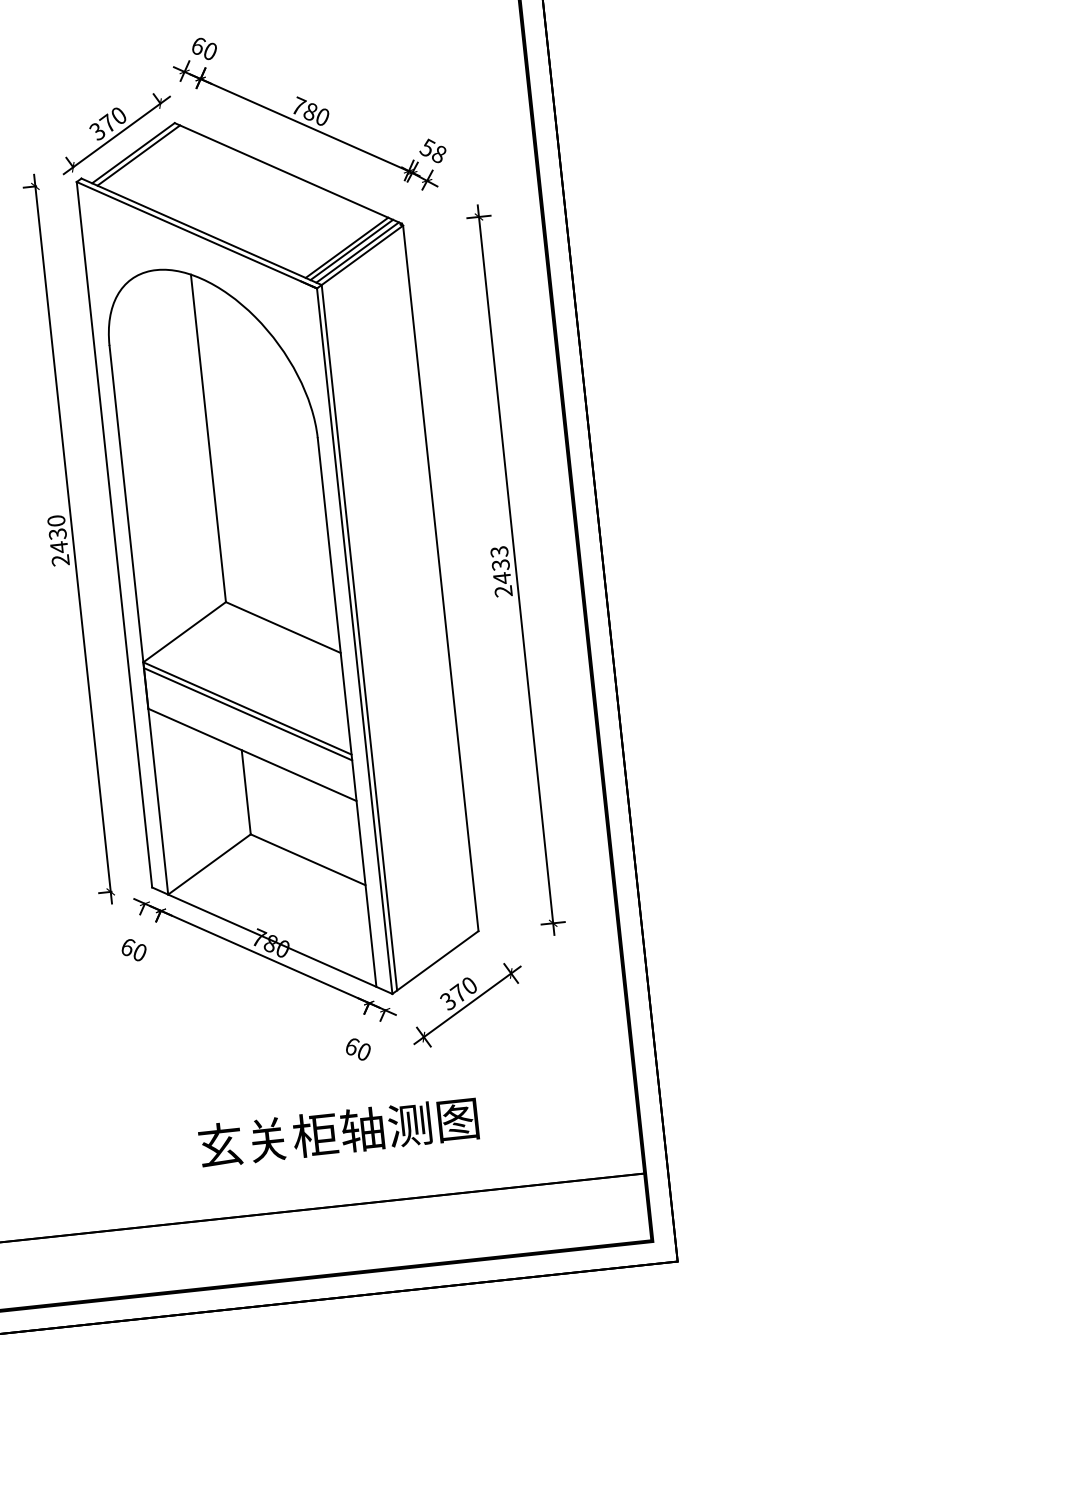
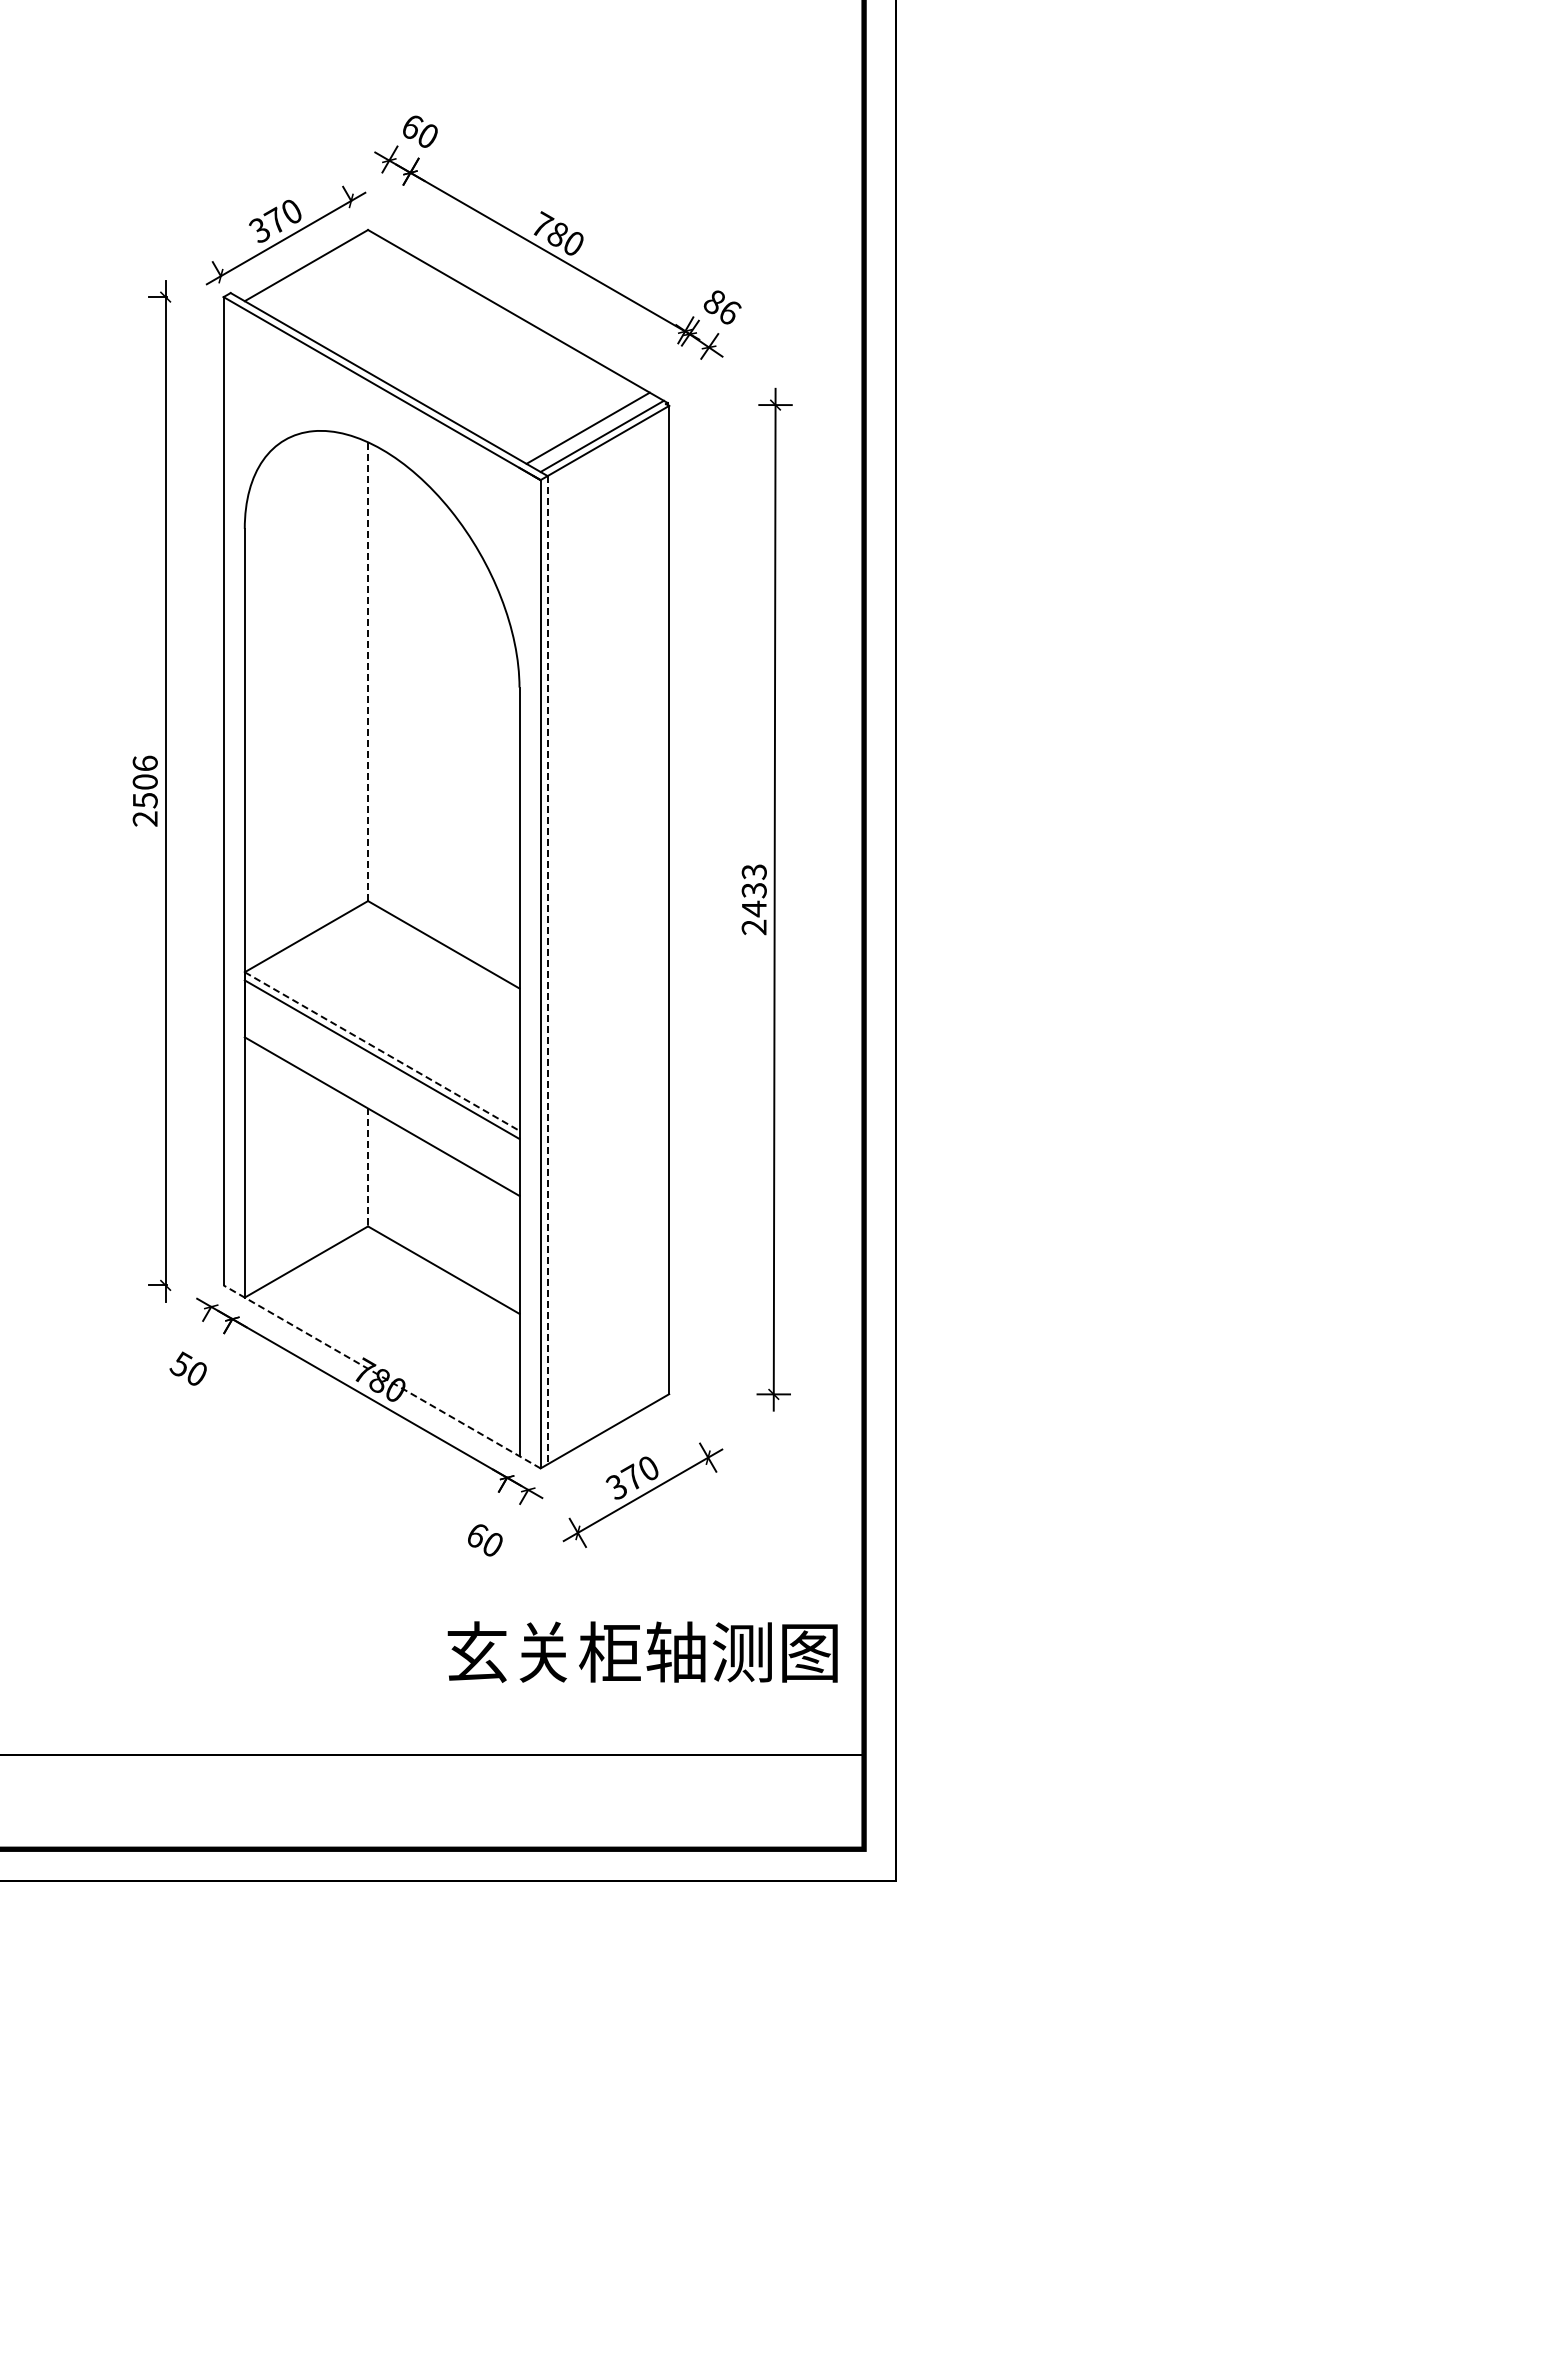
text: (432, 150) -> (721, 306), 58 -> 86
line: (138, 155) -> (313, 269), removed
line: (351, 249) -> (594, 431), removed
line: (208, 438) -> (368, 671), solid -> dashed
text: (57, 533) -> (144, 781), 2430 -> 2506
line: (359, 637) -> (547, 970), solid -> dashed
line: (247, 708) -> (382, 1051), solid -> dashed
line: (246, 792) -> (368, 1167), solid -> dashed
line: (271, 940) -> (381, 1376), solid -> dashed
text: (127, 946) -> (180, 1363), 60 -> 50
text: (338, 1131) -> (642, 1651), moved

